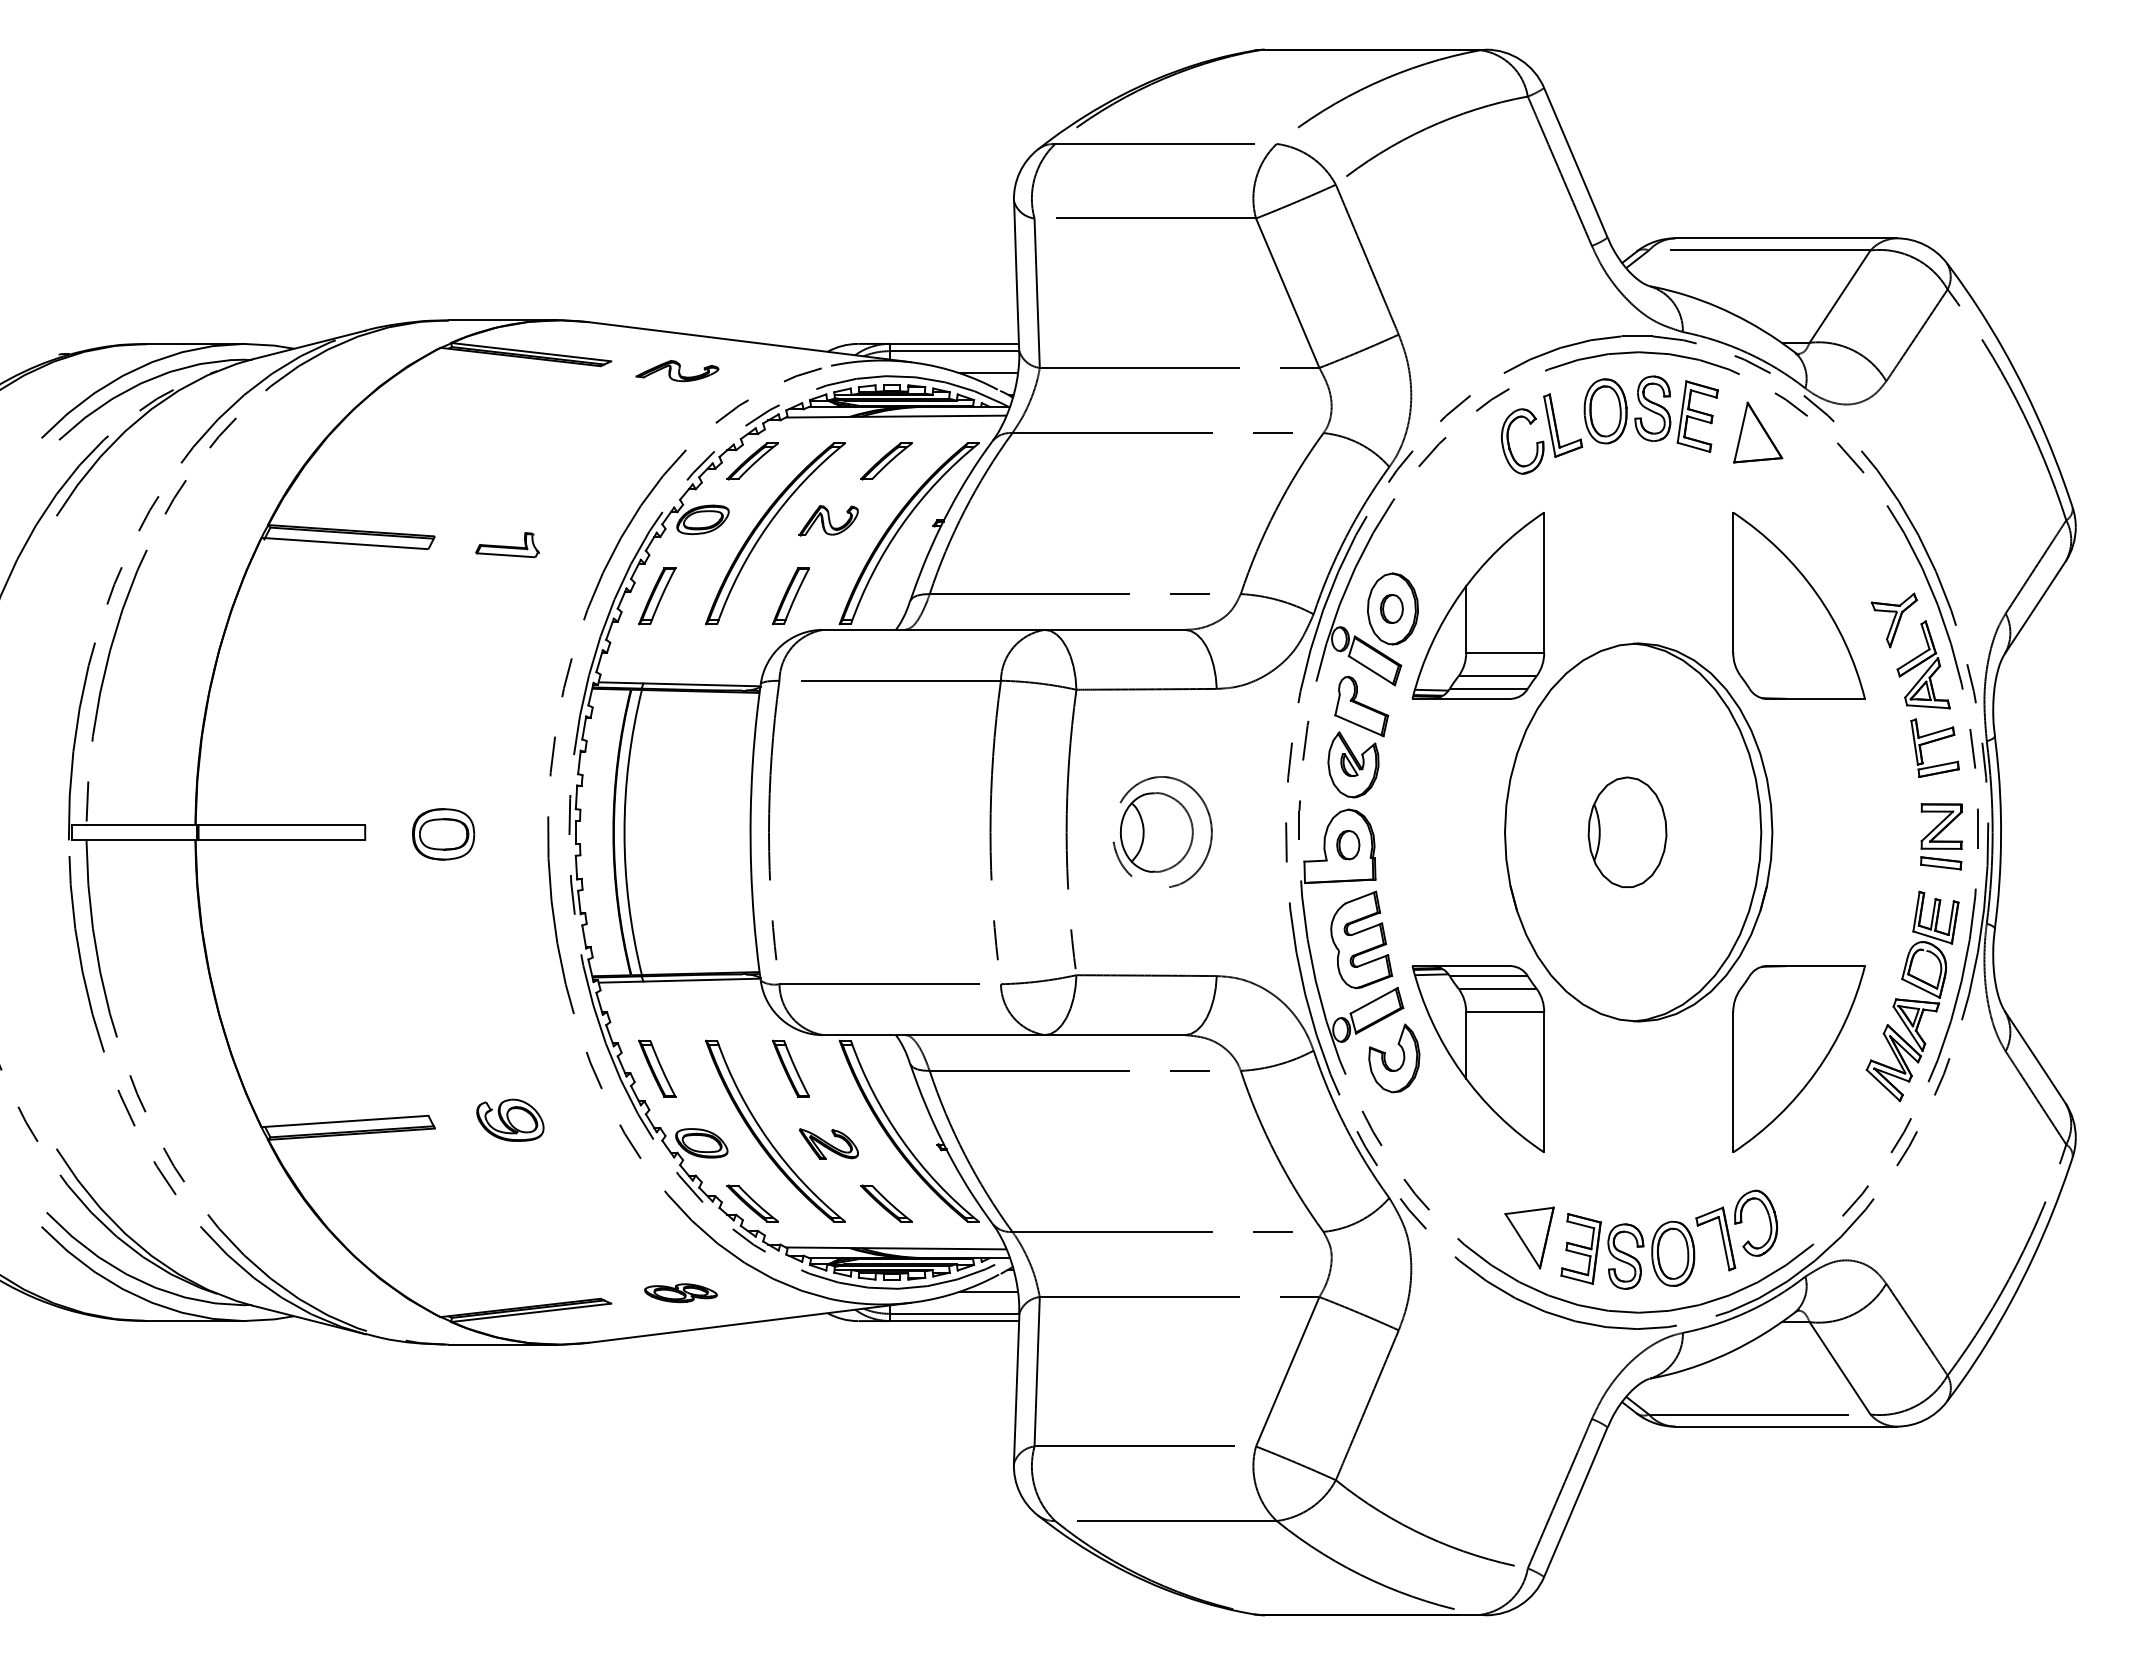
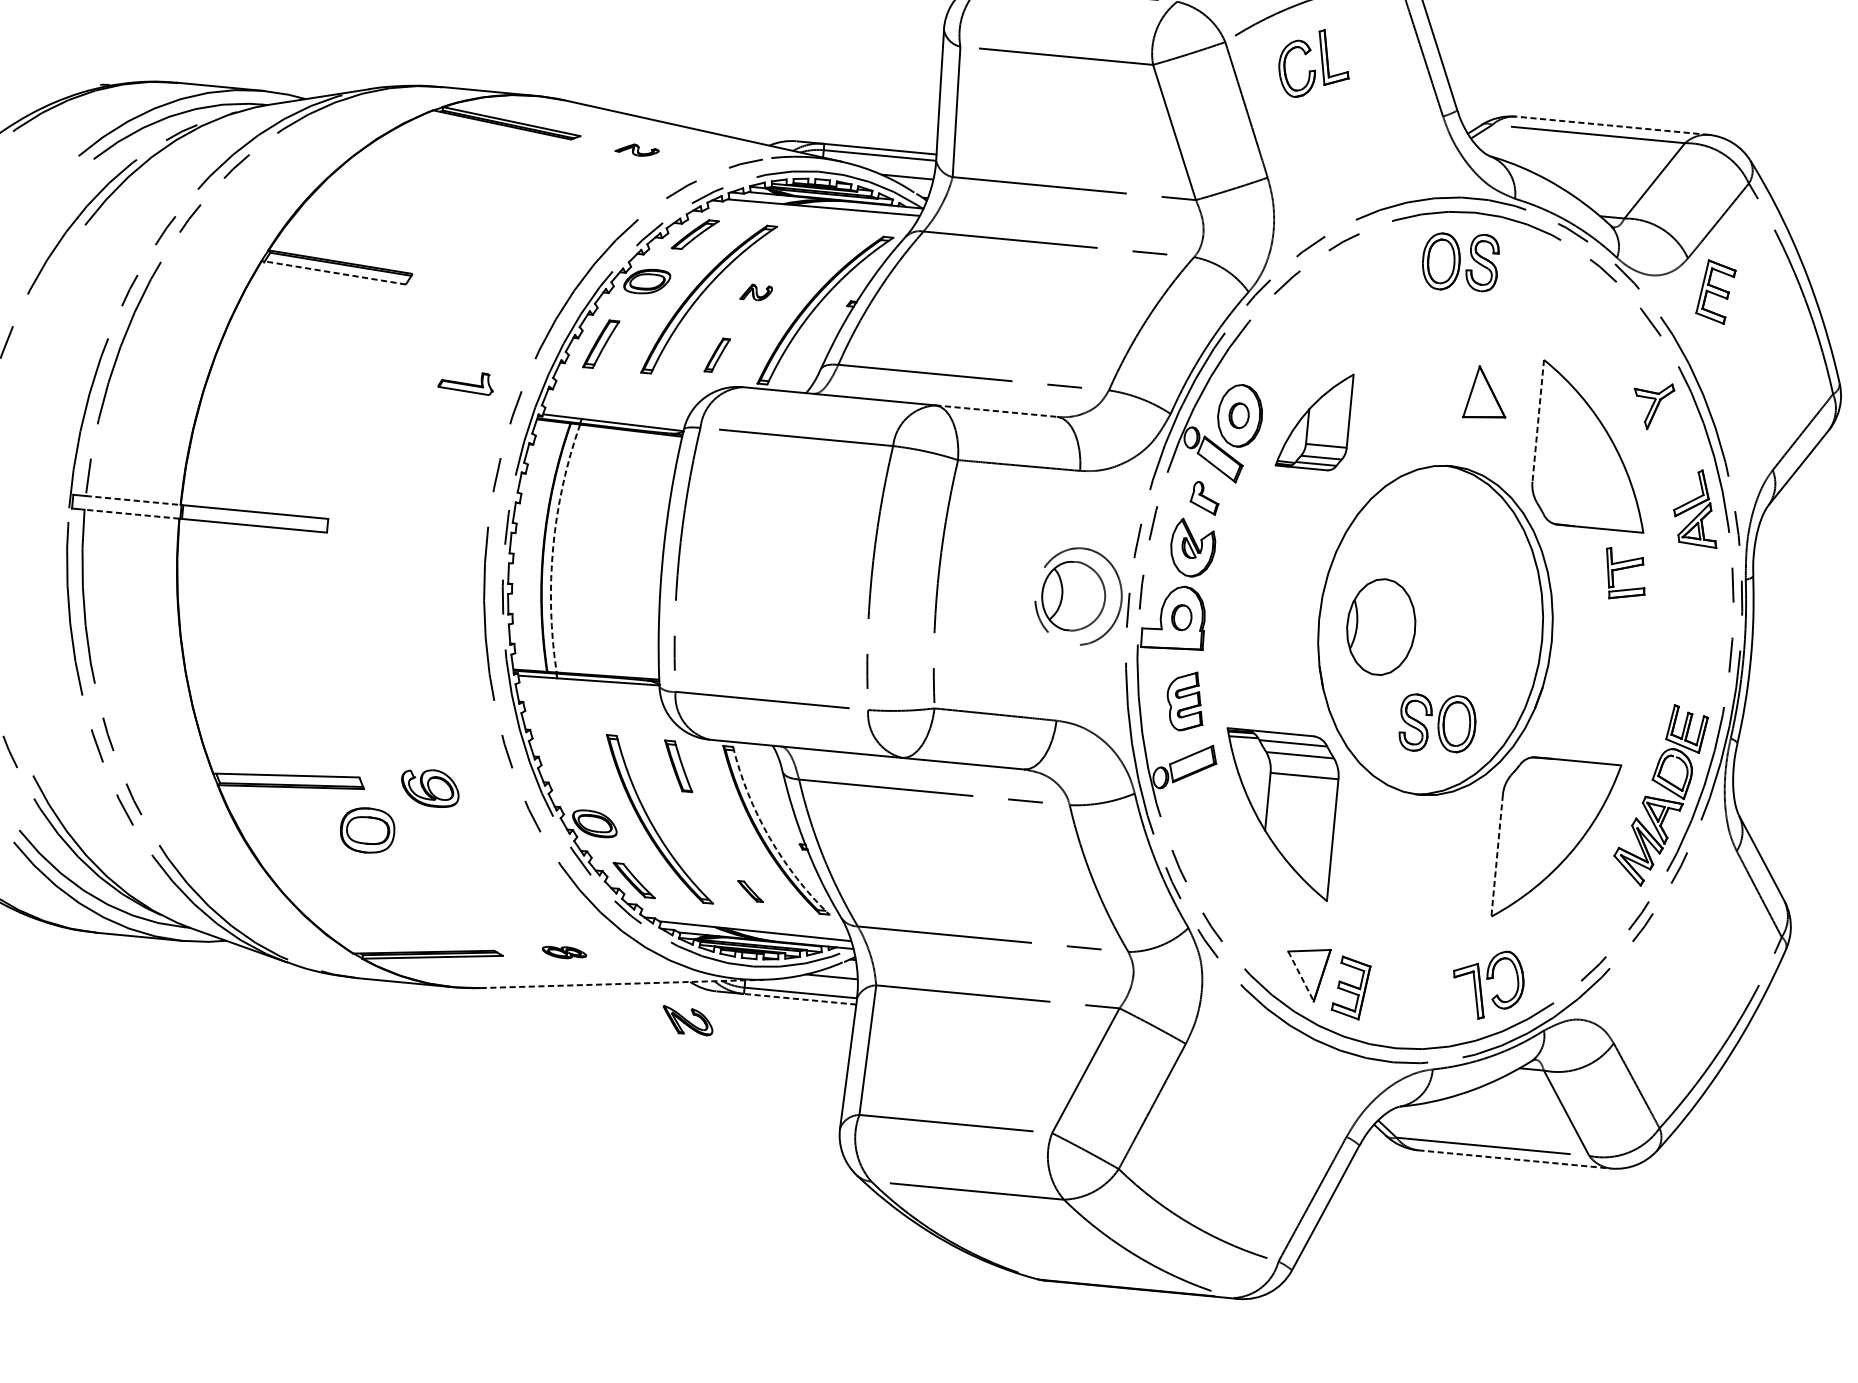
line: (1785, 238) -> (1612, 125), solid -> dashed
part: (677, 371) -> (637, 150), size x0.6
part: (1697, 416) -> (1715, 291), moved
part: (1758, 432) -> (1486, 393), moved
part: (1543, 440) -> (1315, 69), moved
part: (886, 461) -> (811, 245), removed
part: (828, 520) -> (756, 292), size x0.6
line: (343, 543) -> (332, 272), solid -> dashed
part: (507, 545) -> (466, 382), moved
line: (1733, 582) -> (1538, 420), solid -> dashed
part: (790, 596) -> (717, 355), size x0.7
part: (1478, 605) -> (1314, 419), size x0.6
part: (1893, 620) -> (1652, 406), moved
line: (1115, 629) -> (997, 410), solid -> dashed
part: (1361, 706) -> (1204, 498), size x0.6
part: (1934, 747) -> (1624, 573), moved
line: (141, 824) -> (133, 500), solid -> dashed
part: (1162, 831) -> (1078, 595), moved
part: (1627, 831) -> (1381, 626), moved
arc: (624, 832) -> (553, 547), solid -> dashed
part: (443, 834) -> (367, 830), moved
part: (1941, 836) -> (1698, 658), removed
line: (141, 840) -> (132, 514), solid -> dashed
part: (1361, 939) -> (1185, 700), size x0.7
part: (1402, 1061) -> (1211, 810), removed
part: (657, 1068) -> (562, 755), removed
line: (1733, 1082) -> (1497, 855), solid -> dashed
arc: (902, 1140) -> (769, 837), solid -> dashed
part: (828, 1143) -> (687, 1020), moved
part: (886, 1203) -> (750, 891), size x0.6
line: (1523, 1241) -> (1301, 976), solid -> dashed
part: (1651, 1254) -> (1437, 722), moved
part: (680, 1293) -> (564, 952), size x0.7
line: (954, 1321) -> (800, 999), solid -> dashed
line: (750, 1322) -> (622, 983), solid -> dashed
line: (1785, 1426) -> (1514, 1159), solid -> dashed

